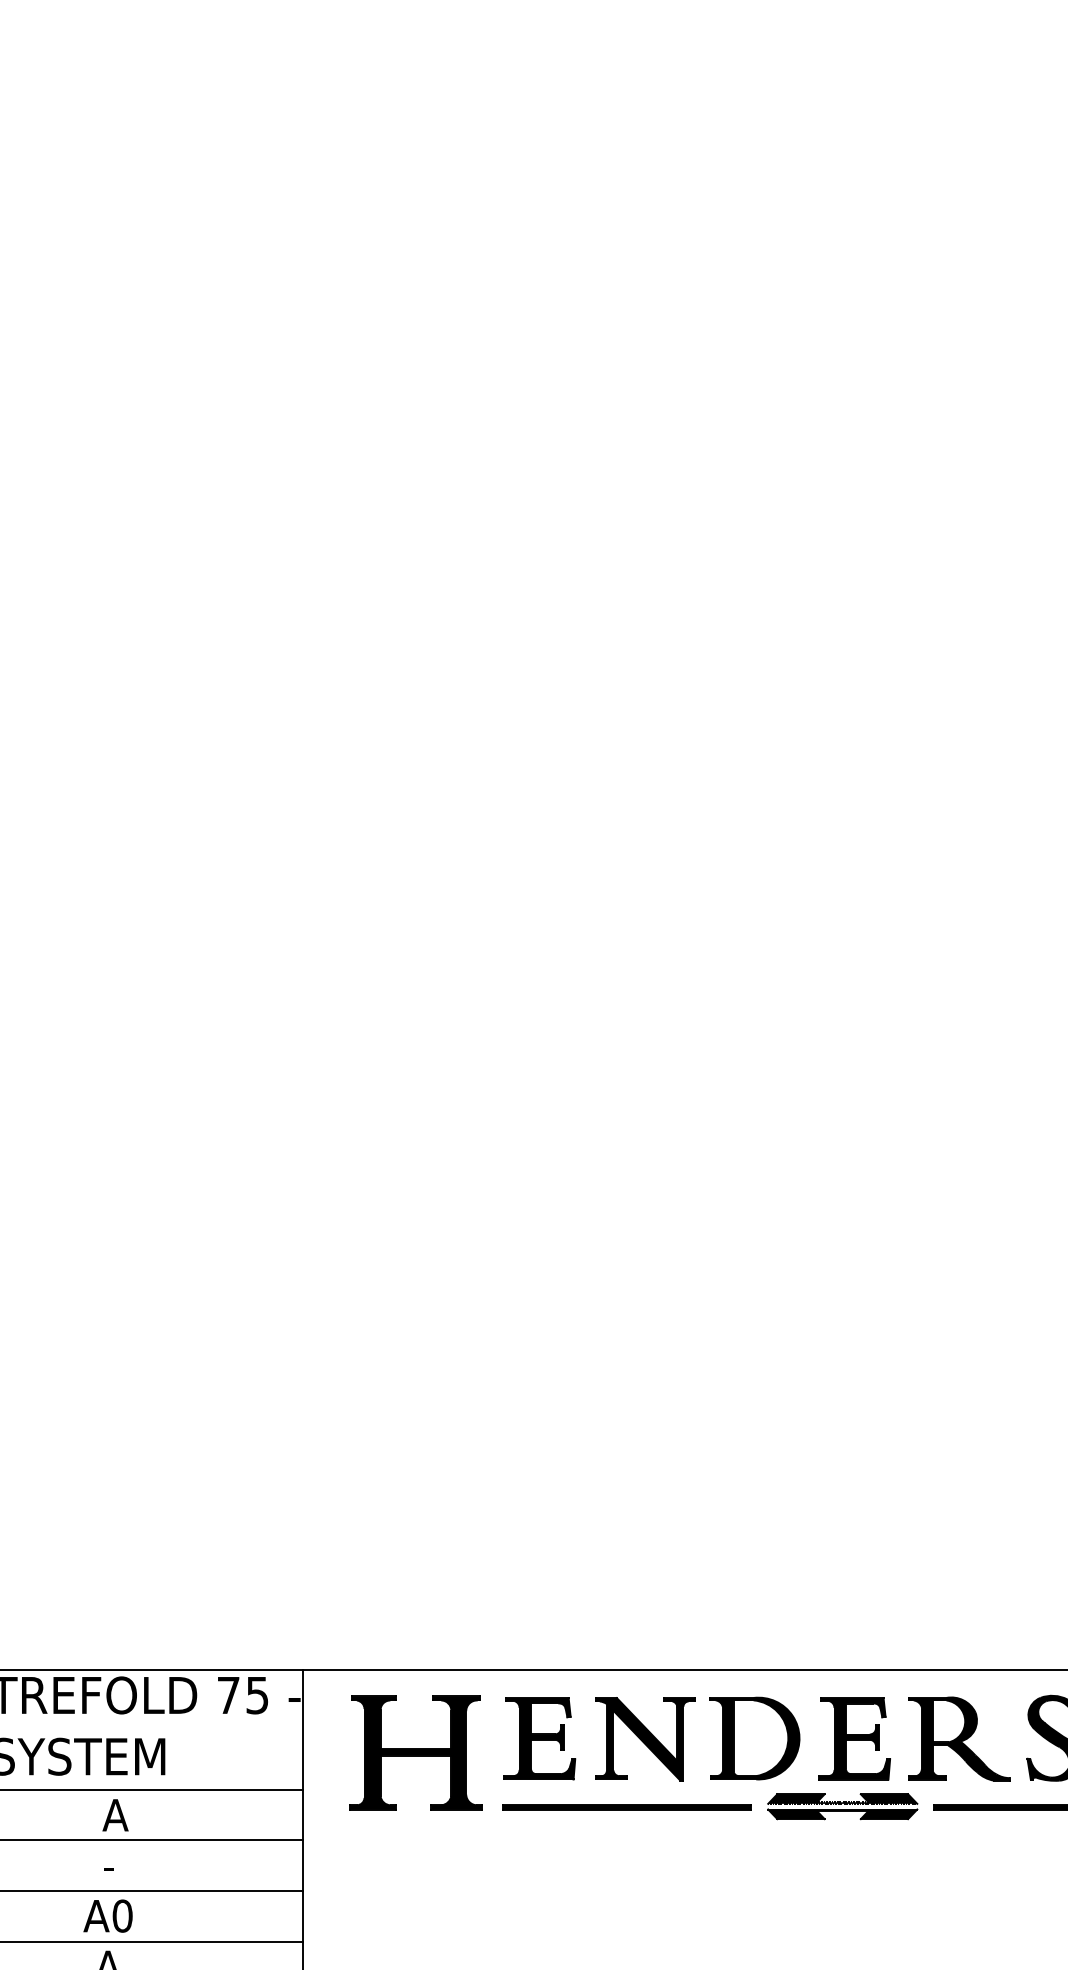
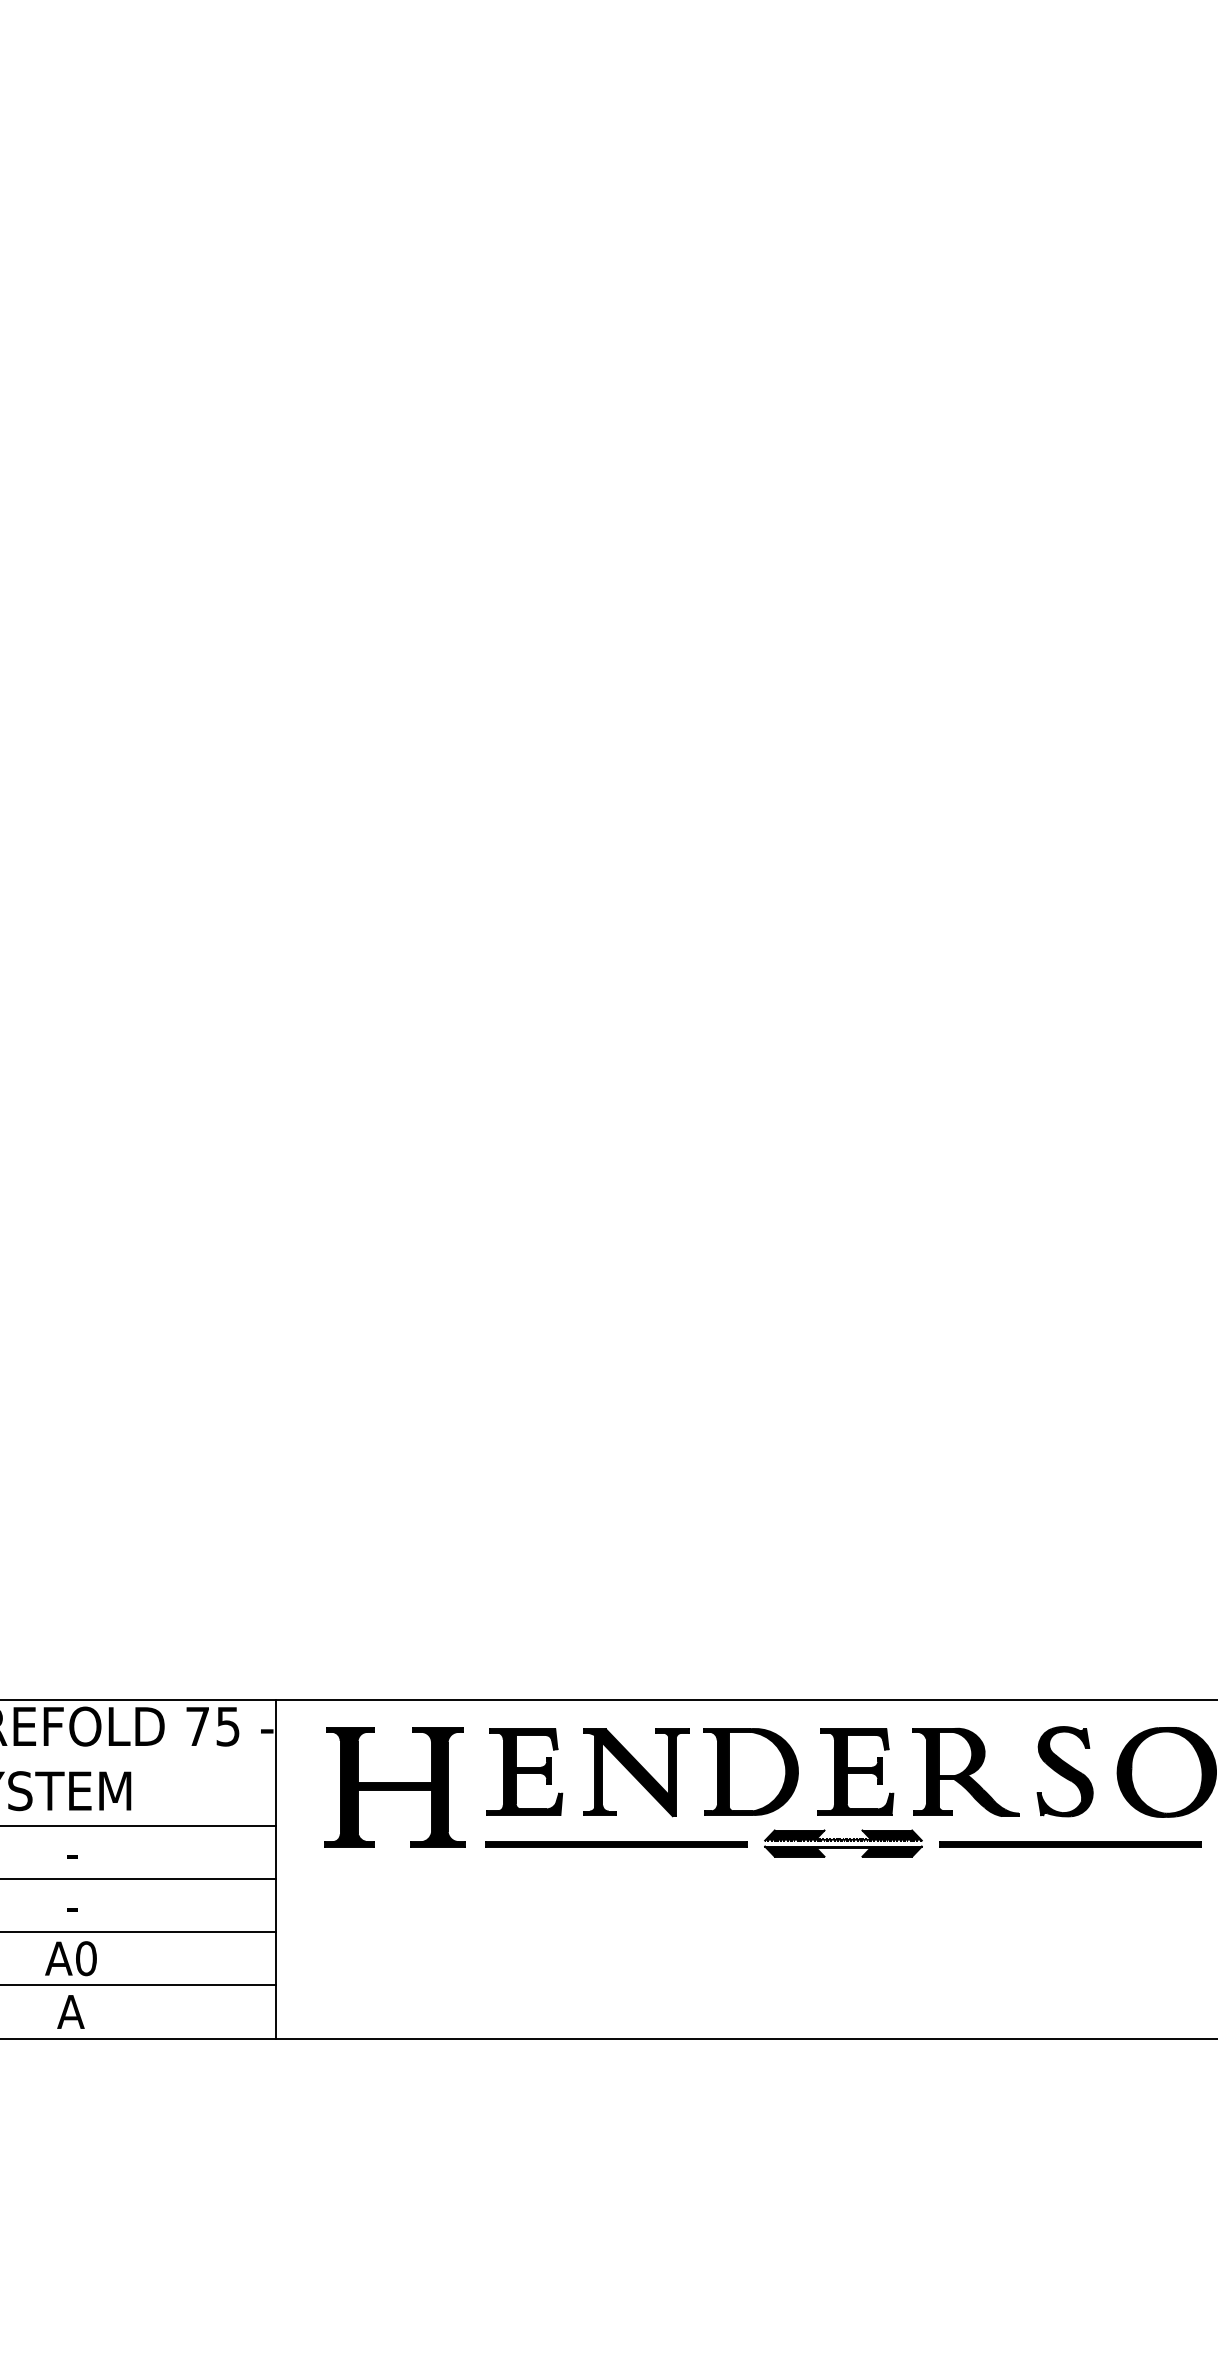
text: (115, 1815) -> (78, 1852), A -> -

